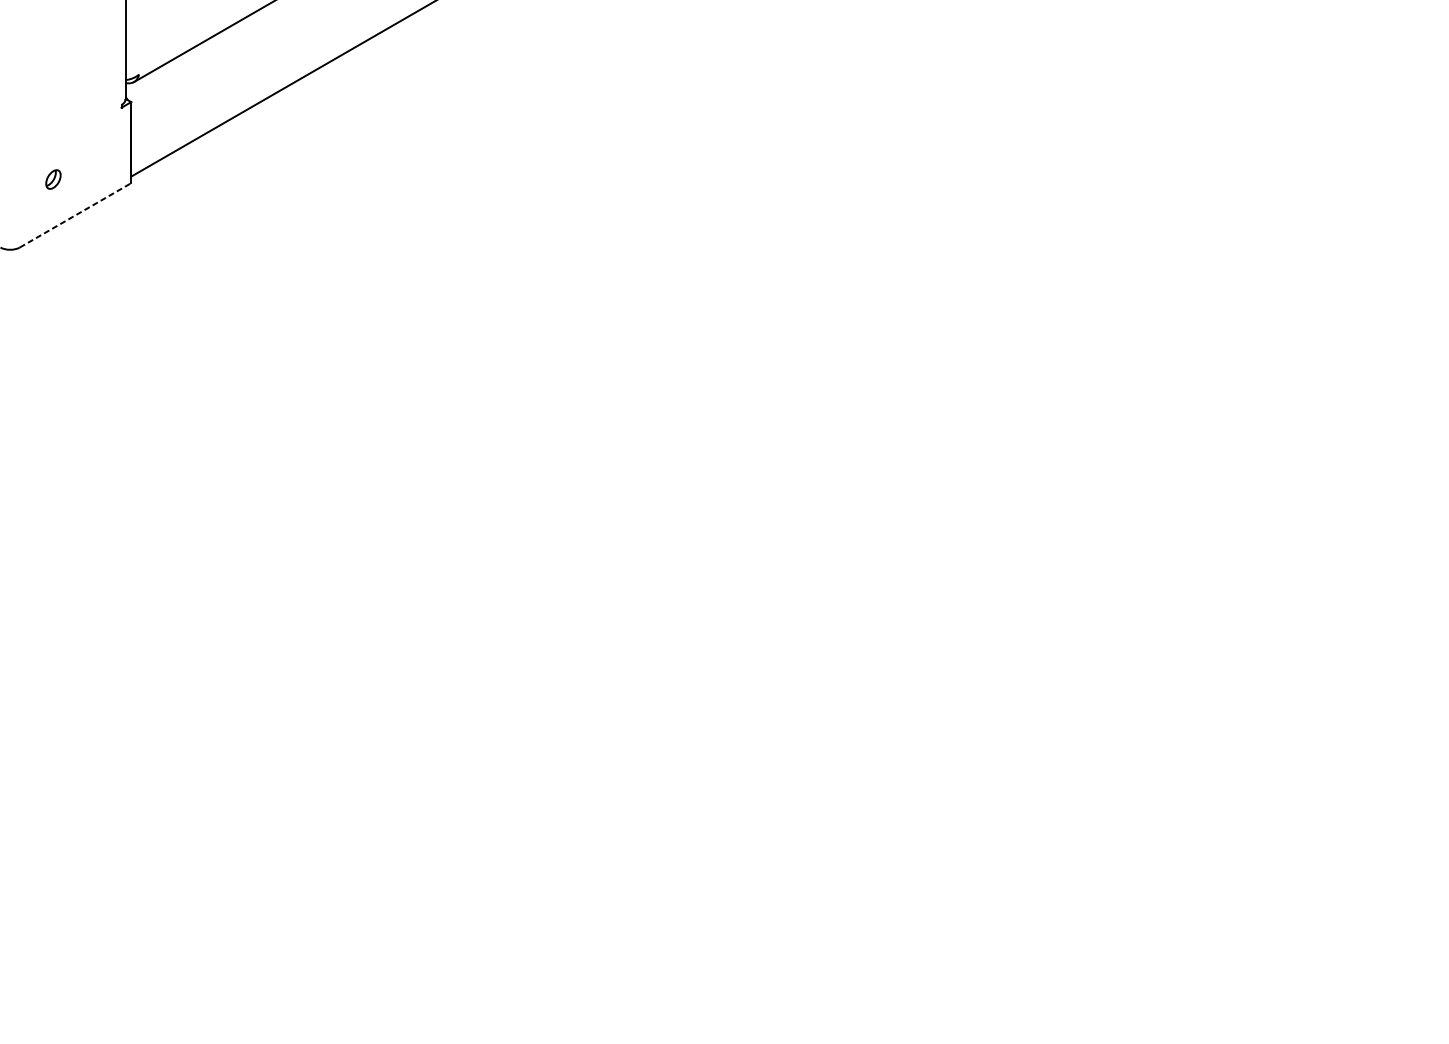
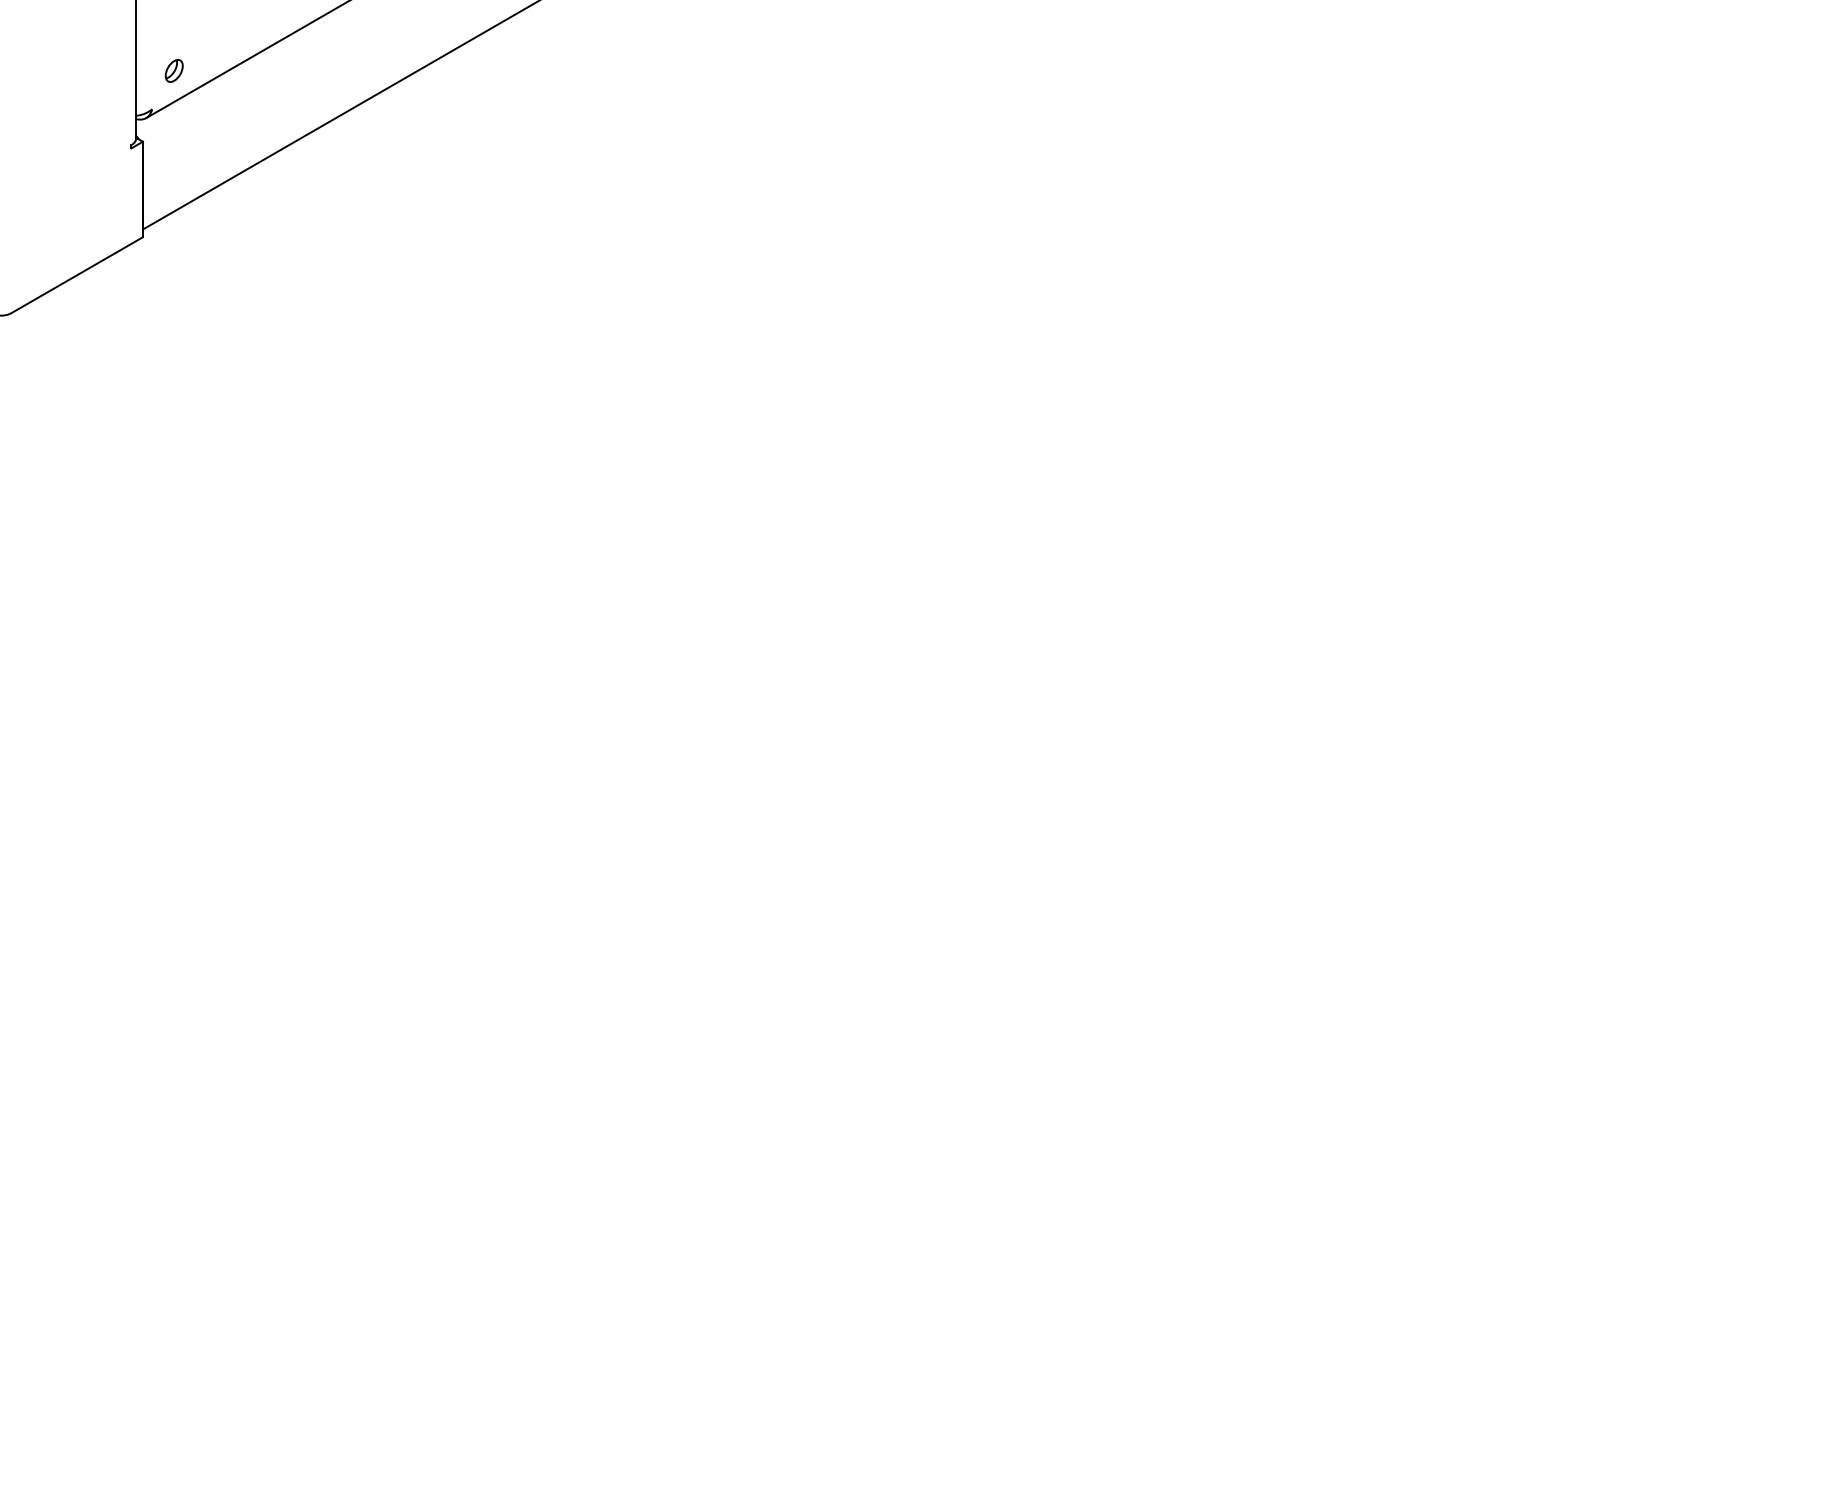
part: (52, 179) -> (173, 70), moved
line: (75, 215) -> (77, 275), dashed -> solid

